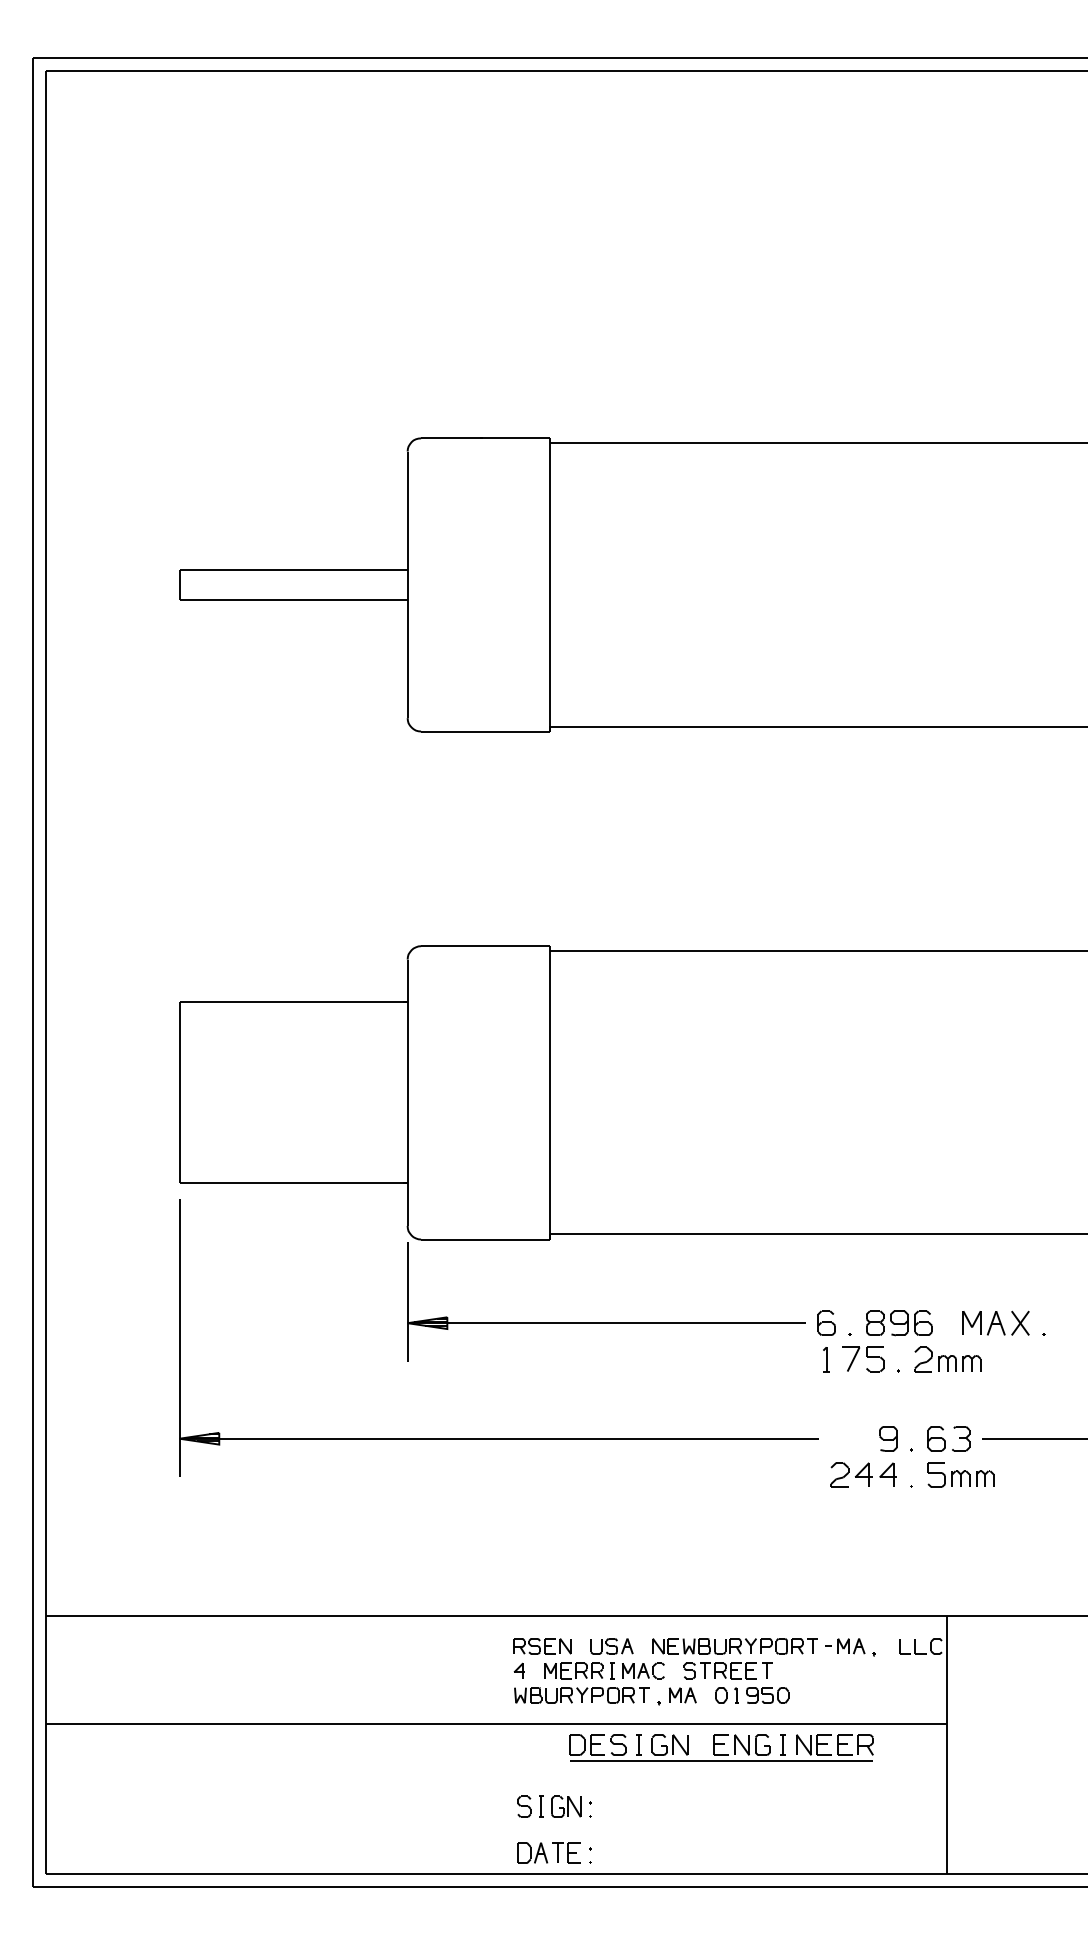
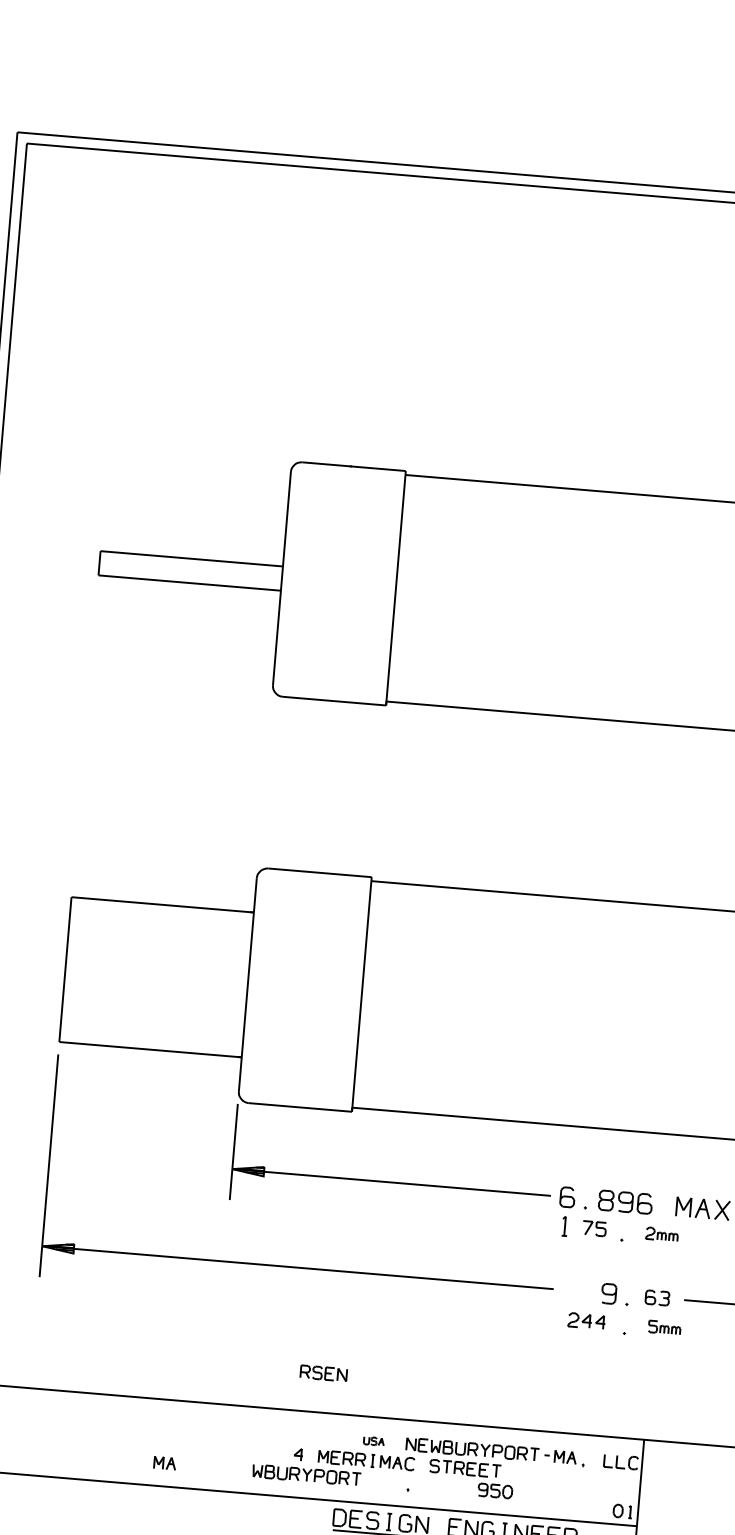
part: (863, 1359) -> (594, 1228), size x0.7
part: (947, 1359) -> (661, 1234), size x0.6
part: (948, 1438) -> (657, 1297), size x0.7
part: (863, 1474) -> (586, 1320), size x0.7
part: (960, 1474) -> (664, 1327), size x0.6
part: (542, 1646) -> (323, 1373), moved
part: (611, 1646) -> (373, 1441), size x0.6
part: (581, 1695) -> (306, 1475), moved
part: (682, 1695) -> (164, 1463), moved
part: (726, 1695) -> (622, 1511), moved

